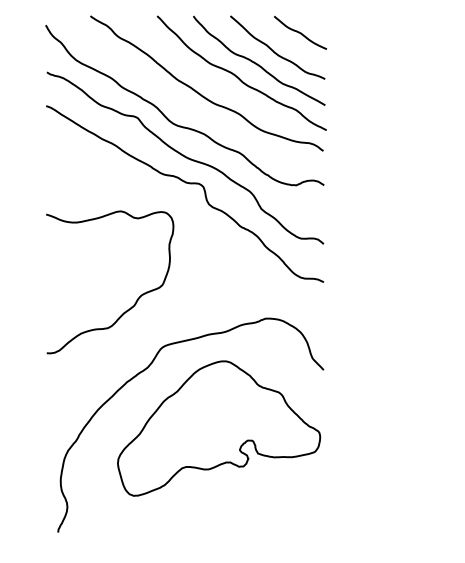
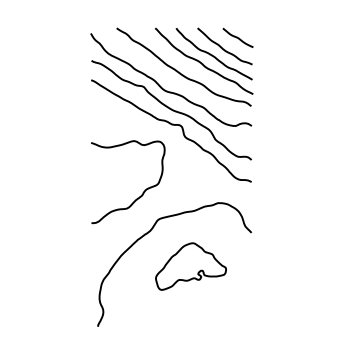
part: (218, 428) -> (190, 266), size x0.6

